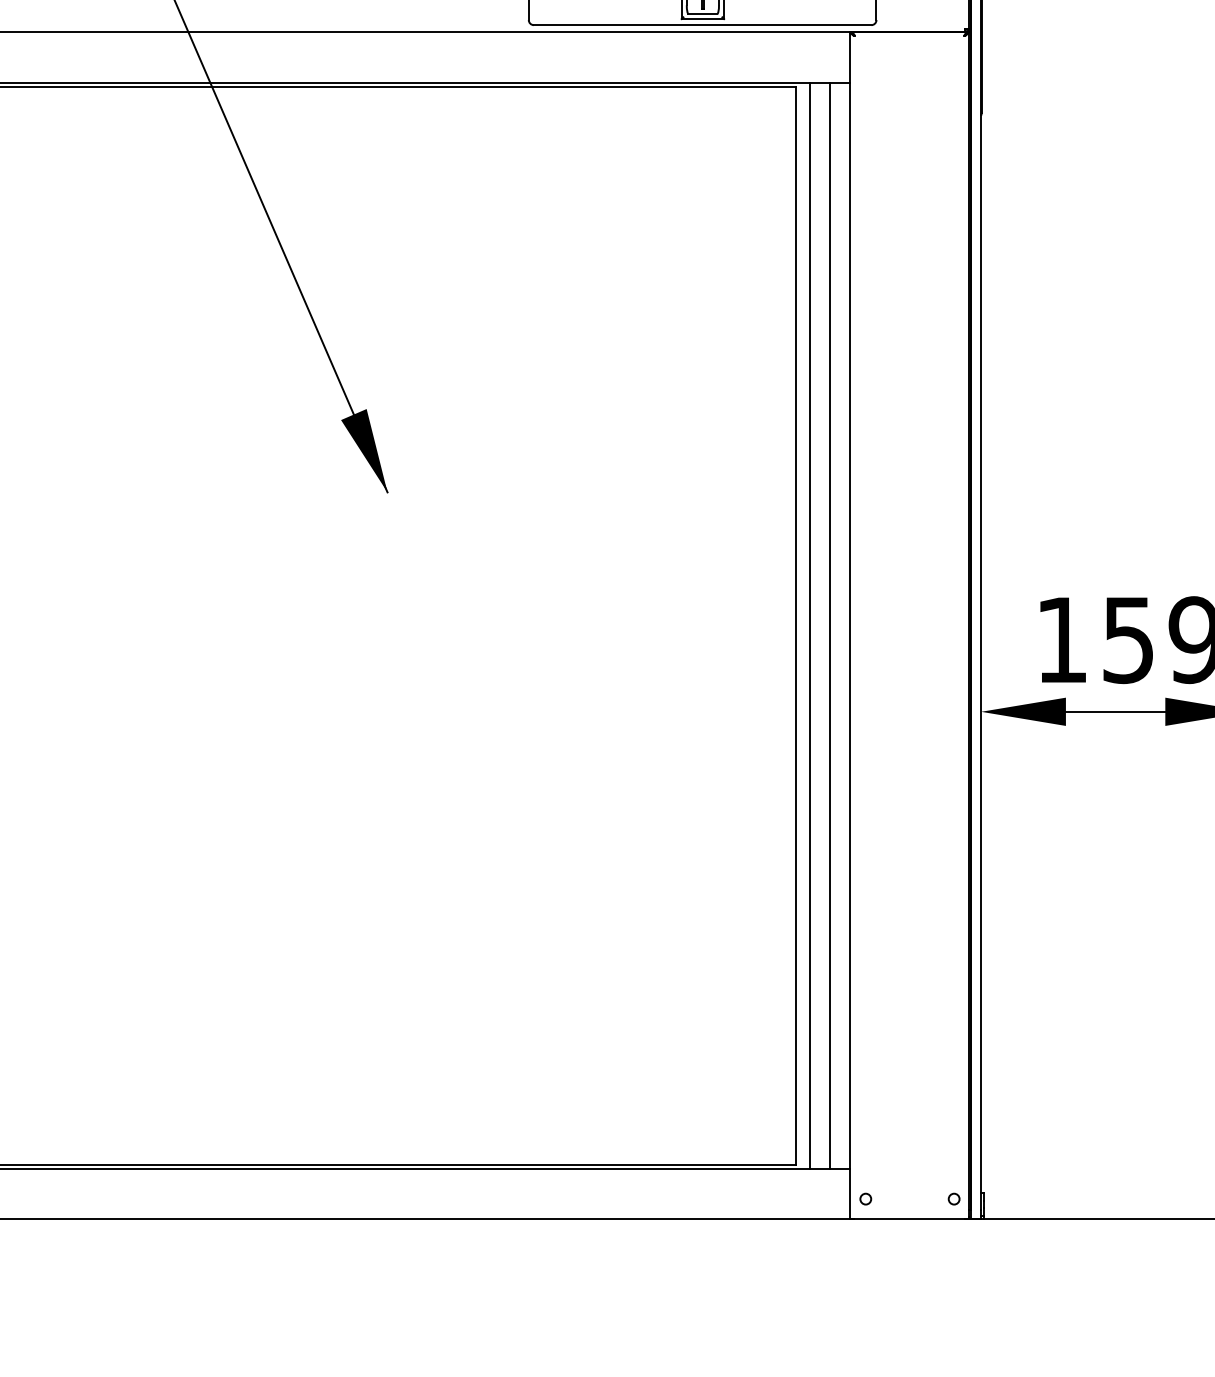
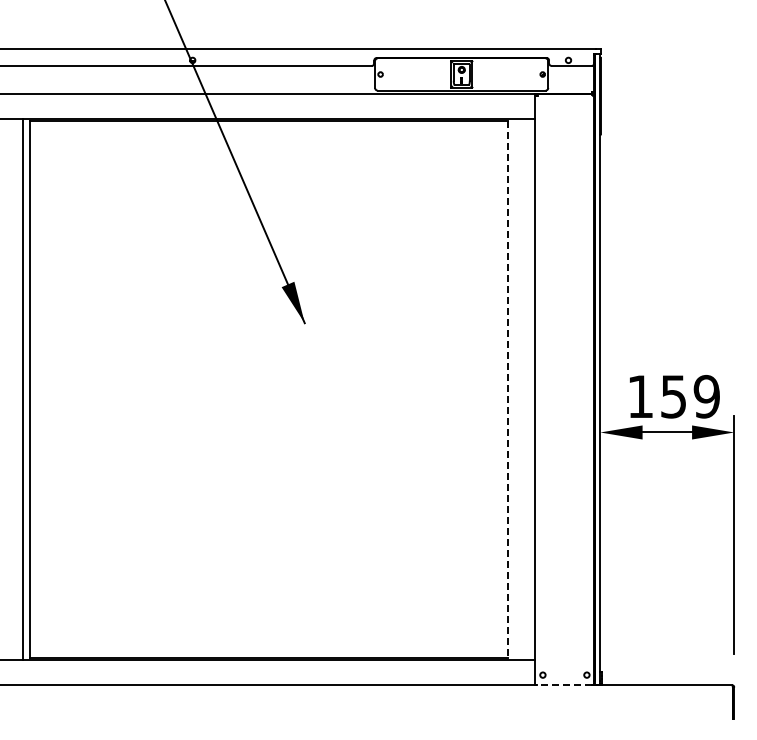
line: (796, 625) -> (508, 389), solid -> dashed
line: (810, 625) -> (515, 389), removed
line: (830, 625) -> (525, 389), removed
line: (909, 1219) -> (564, 685), solid -> dashed

